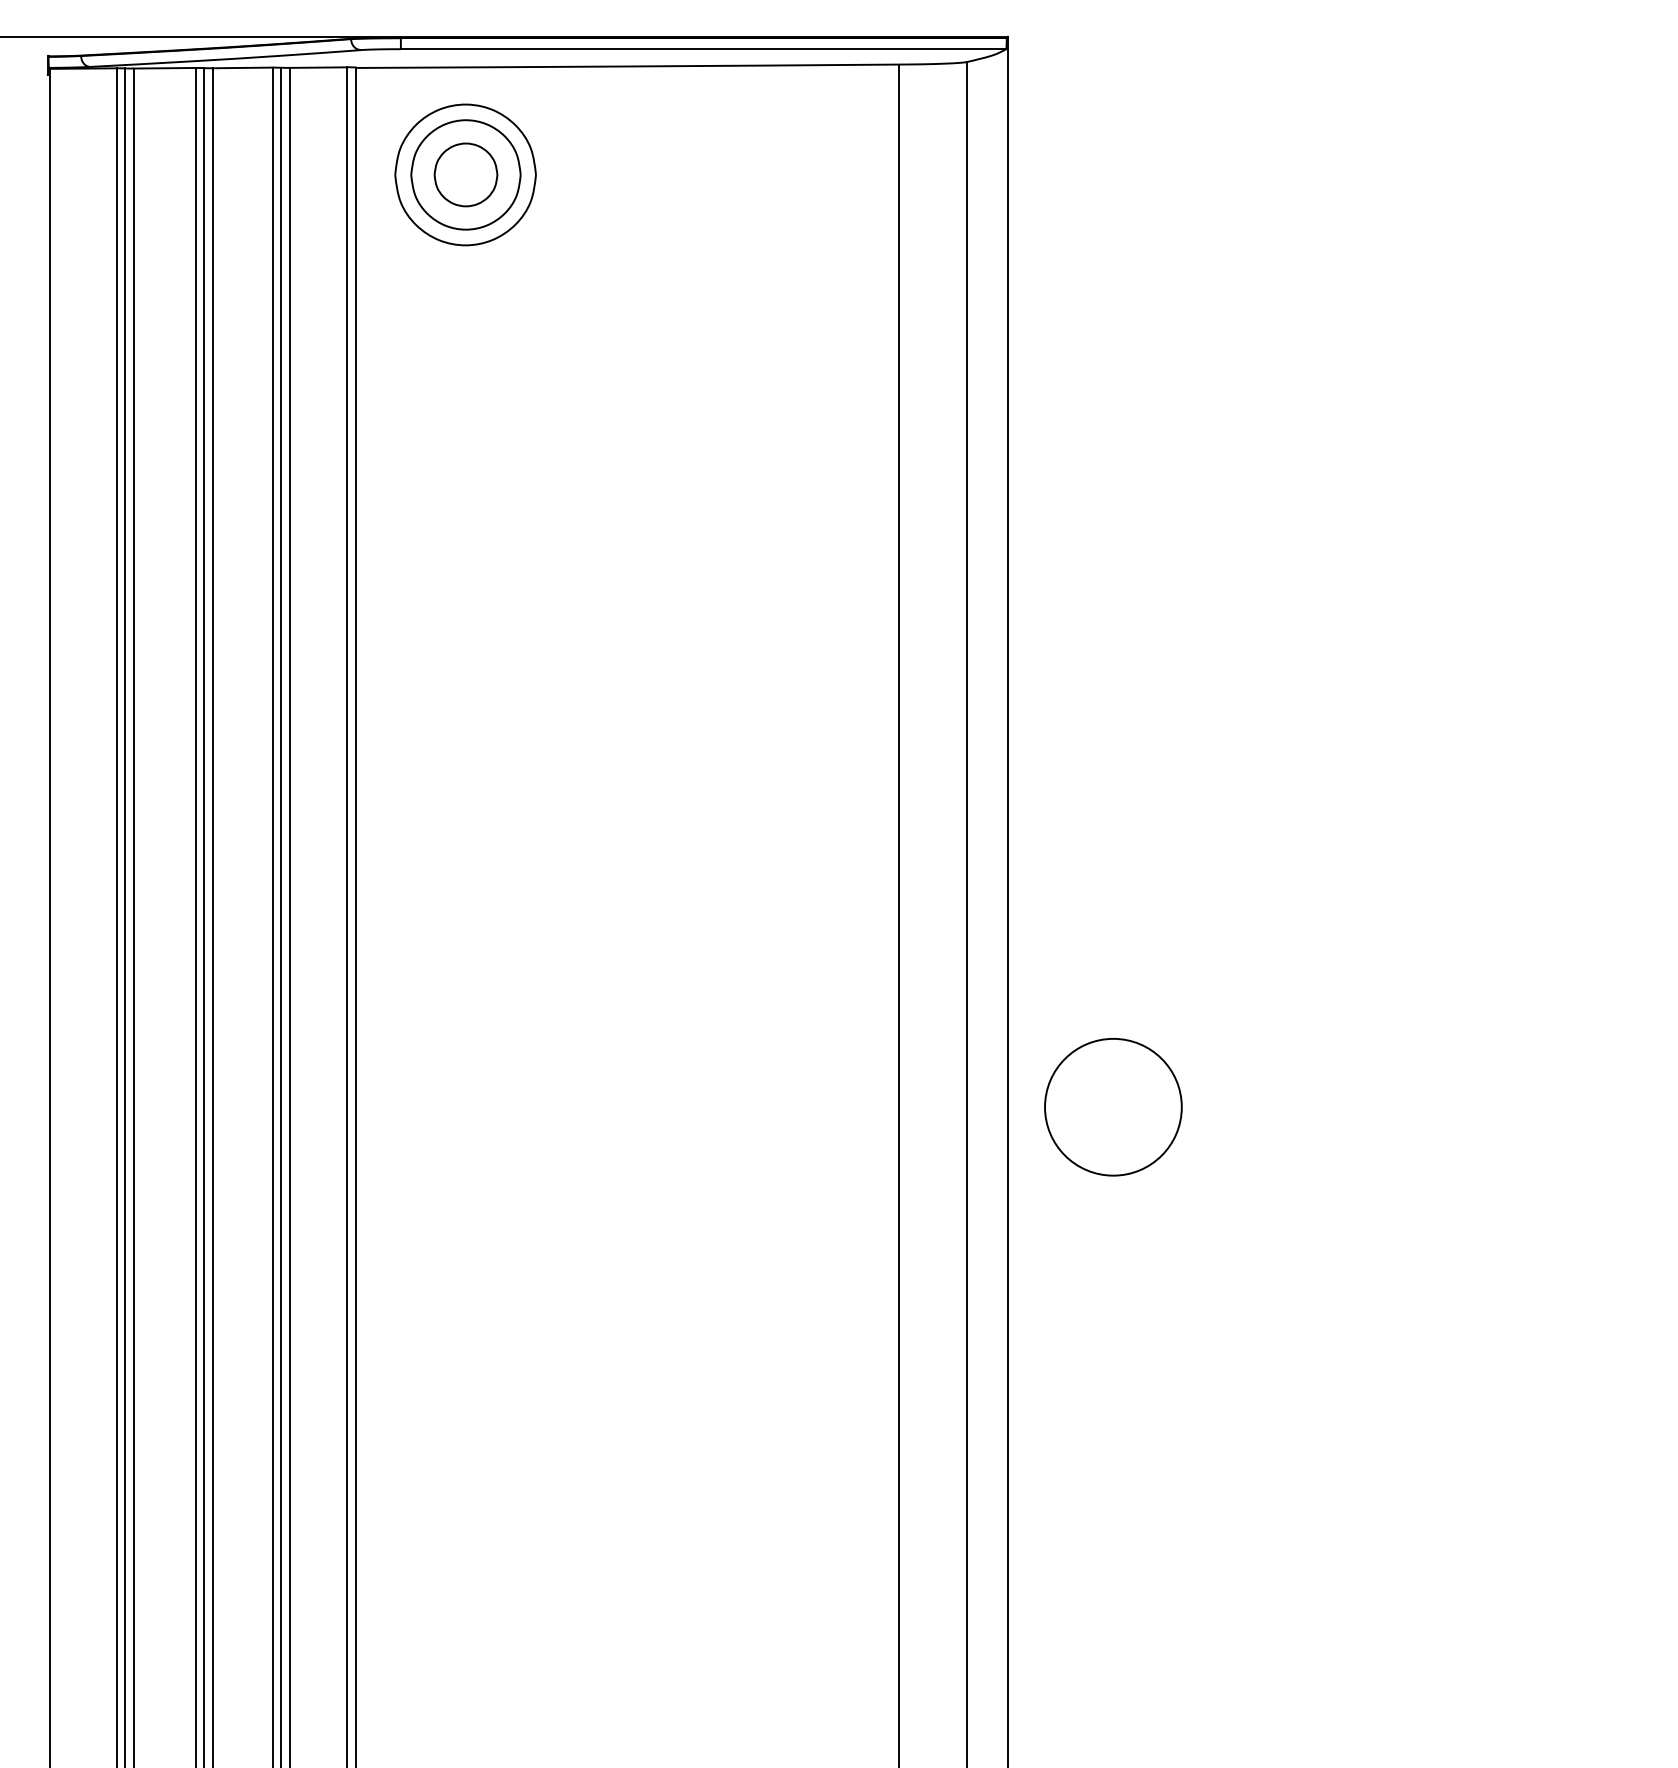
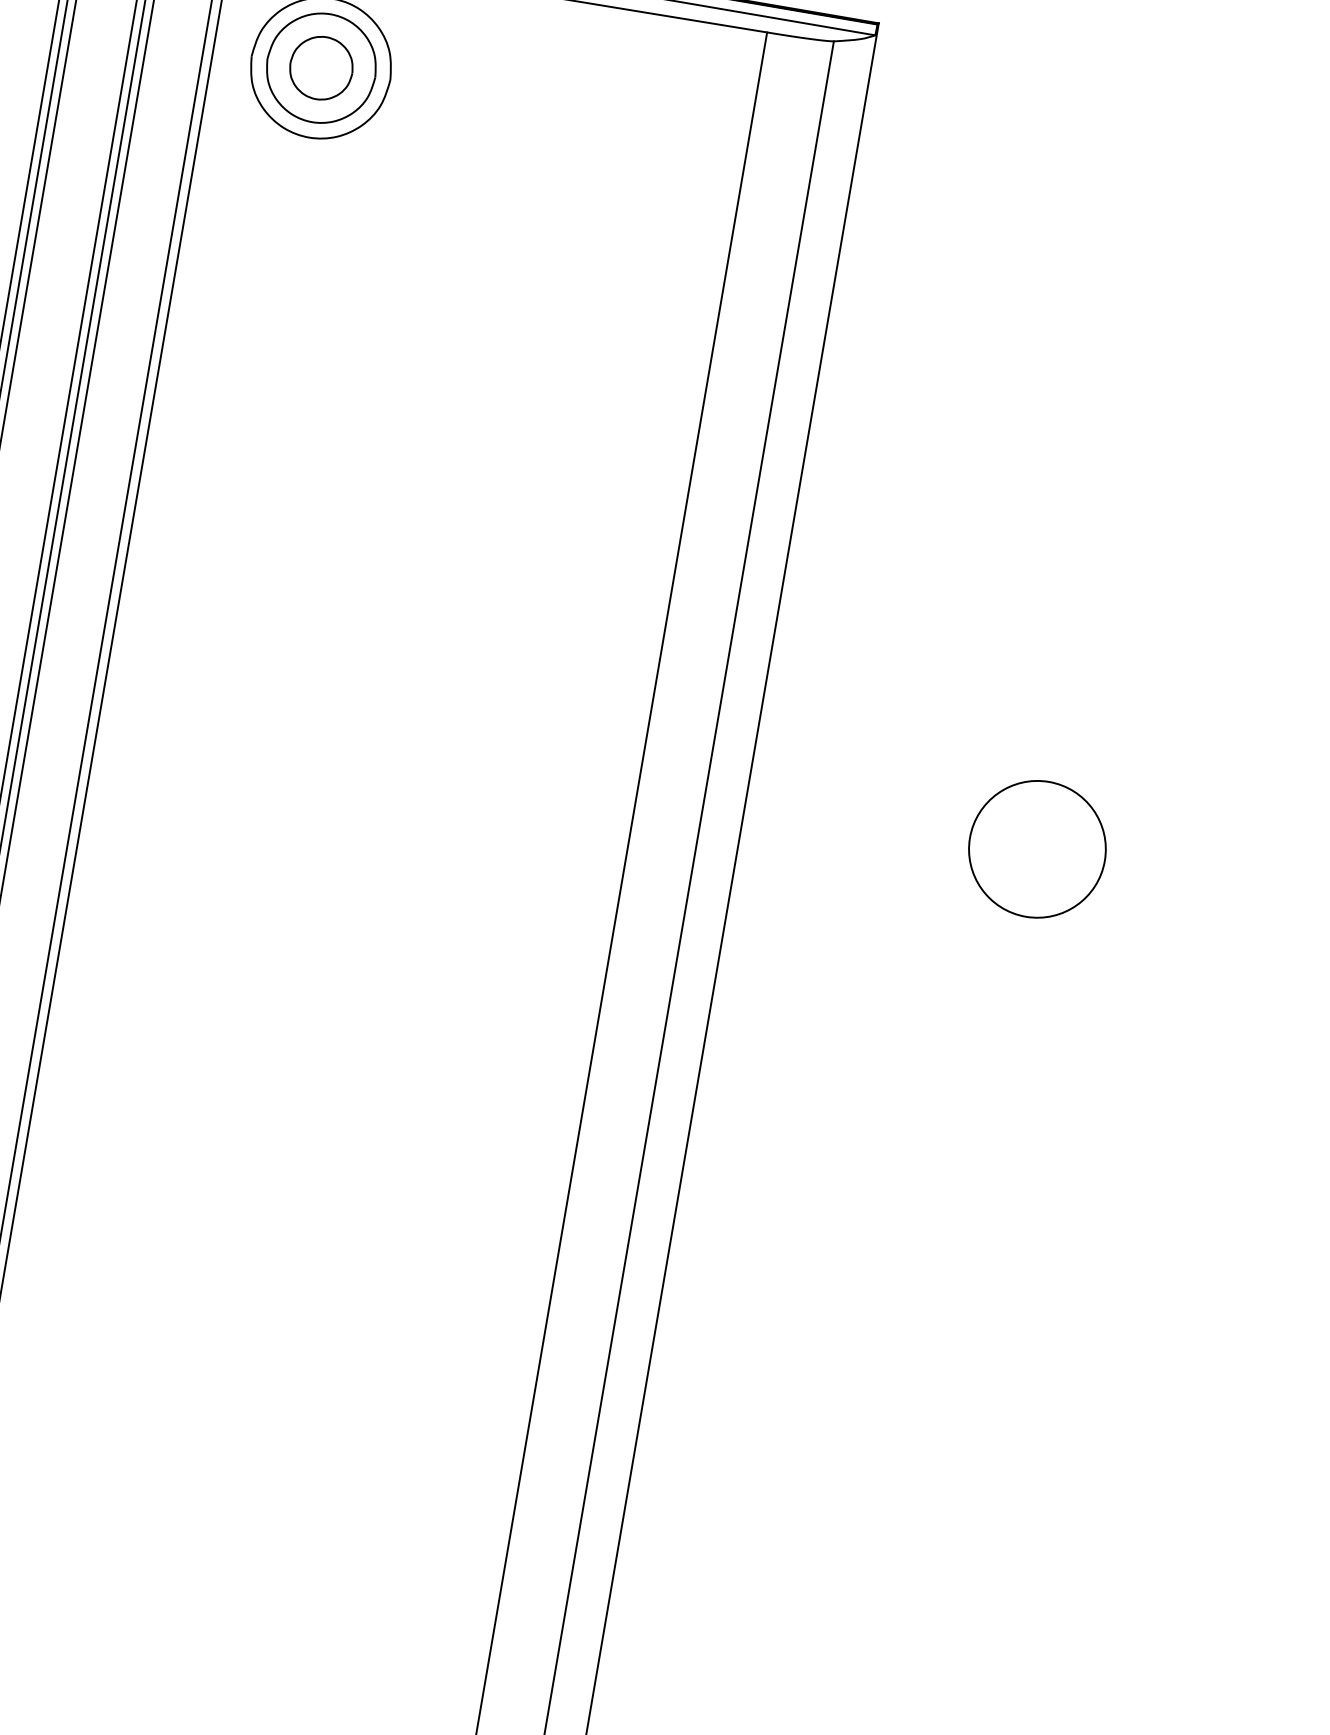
circle: (1113, 1107) -> (1037, 849), moved

